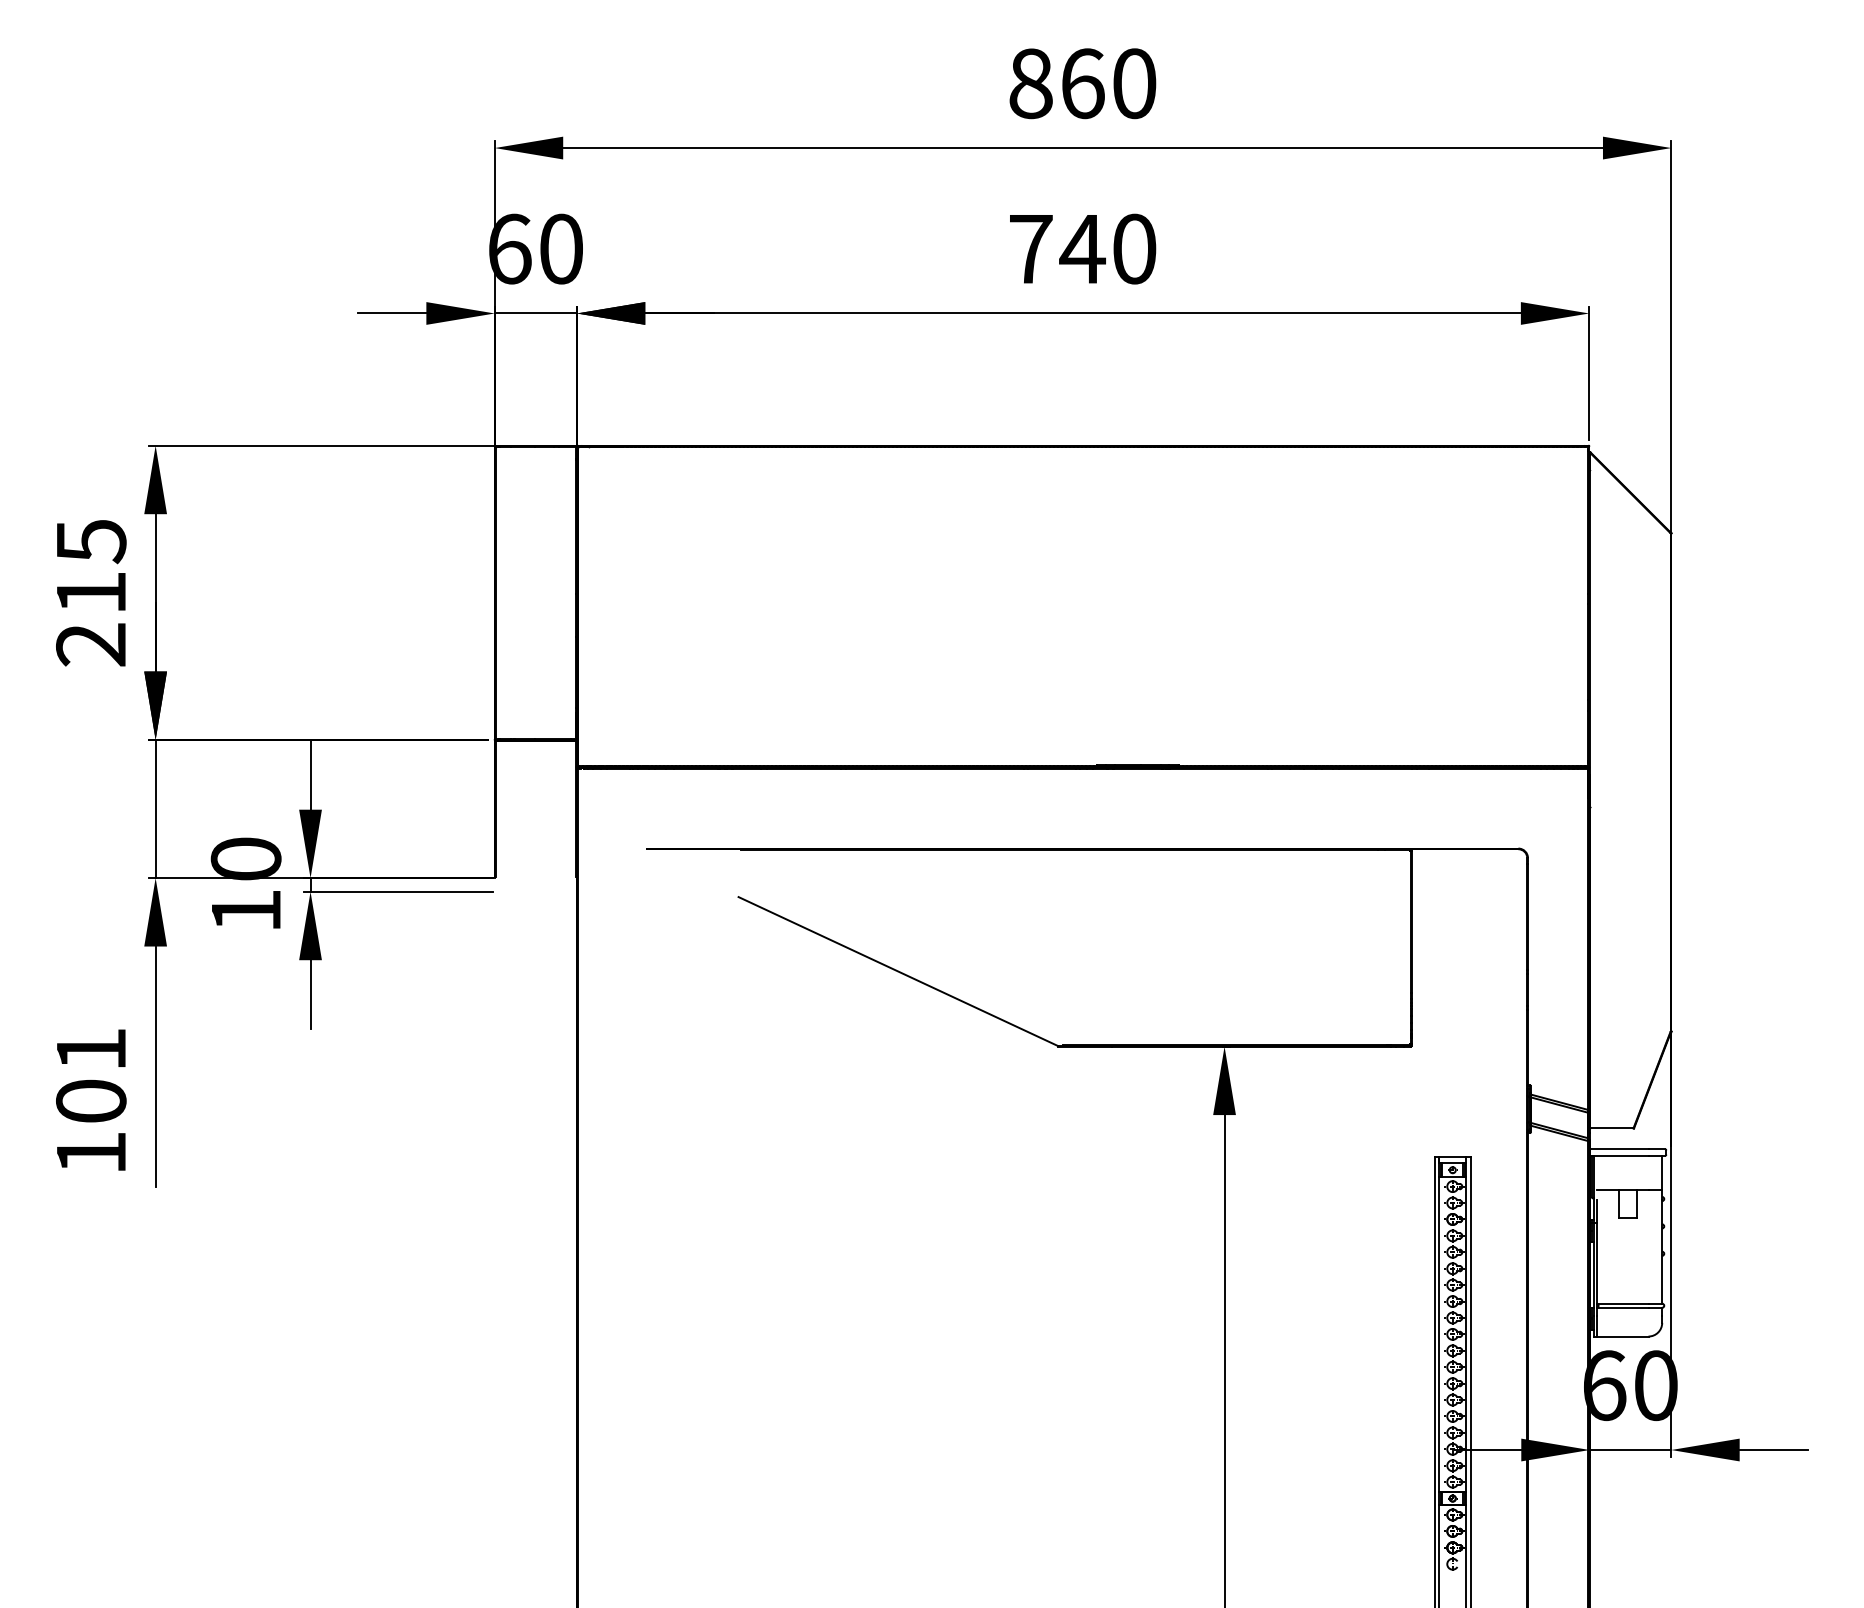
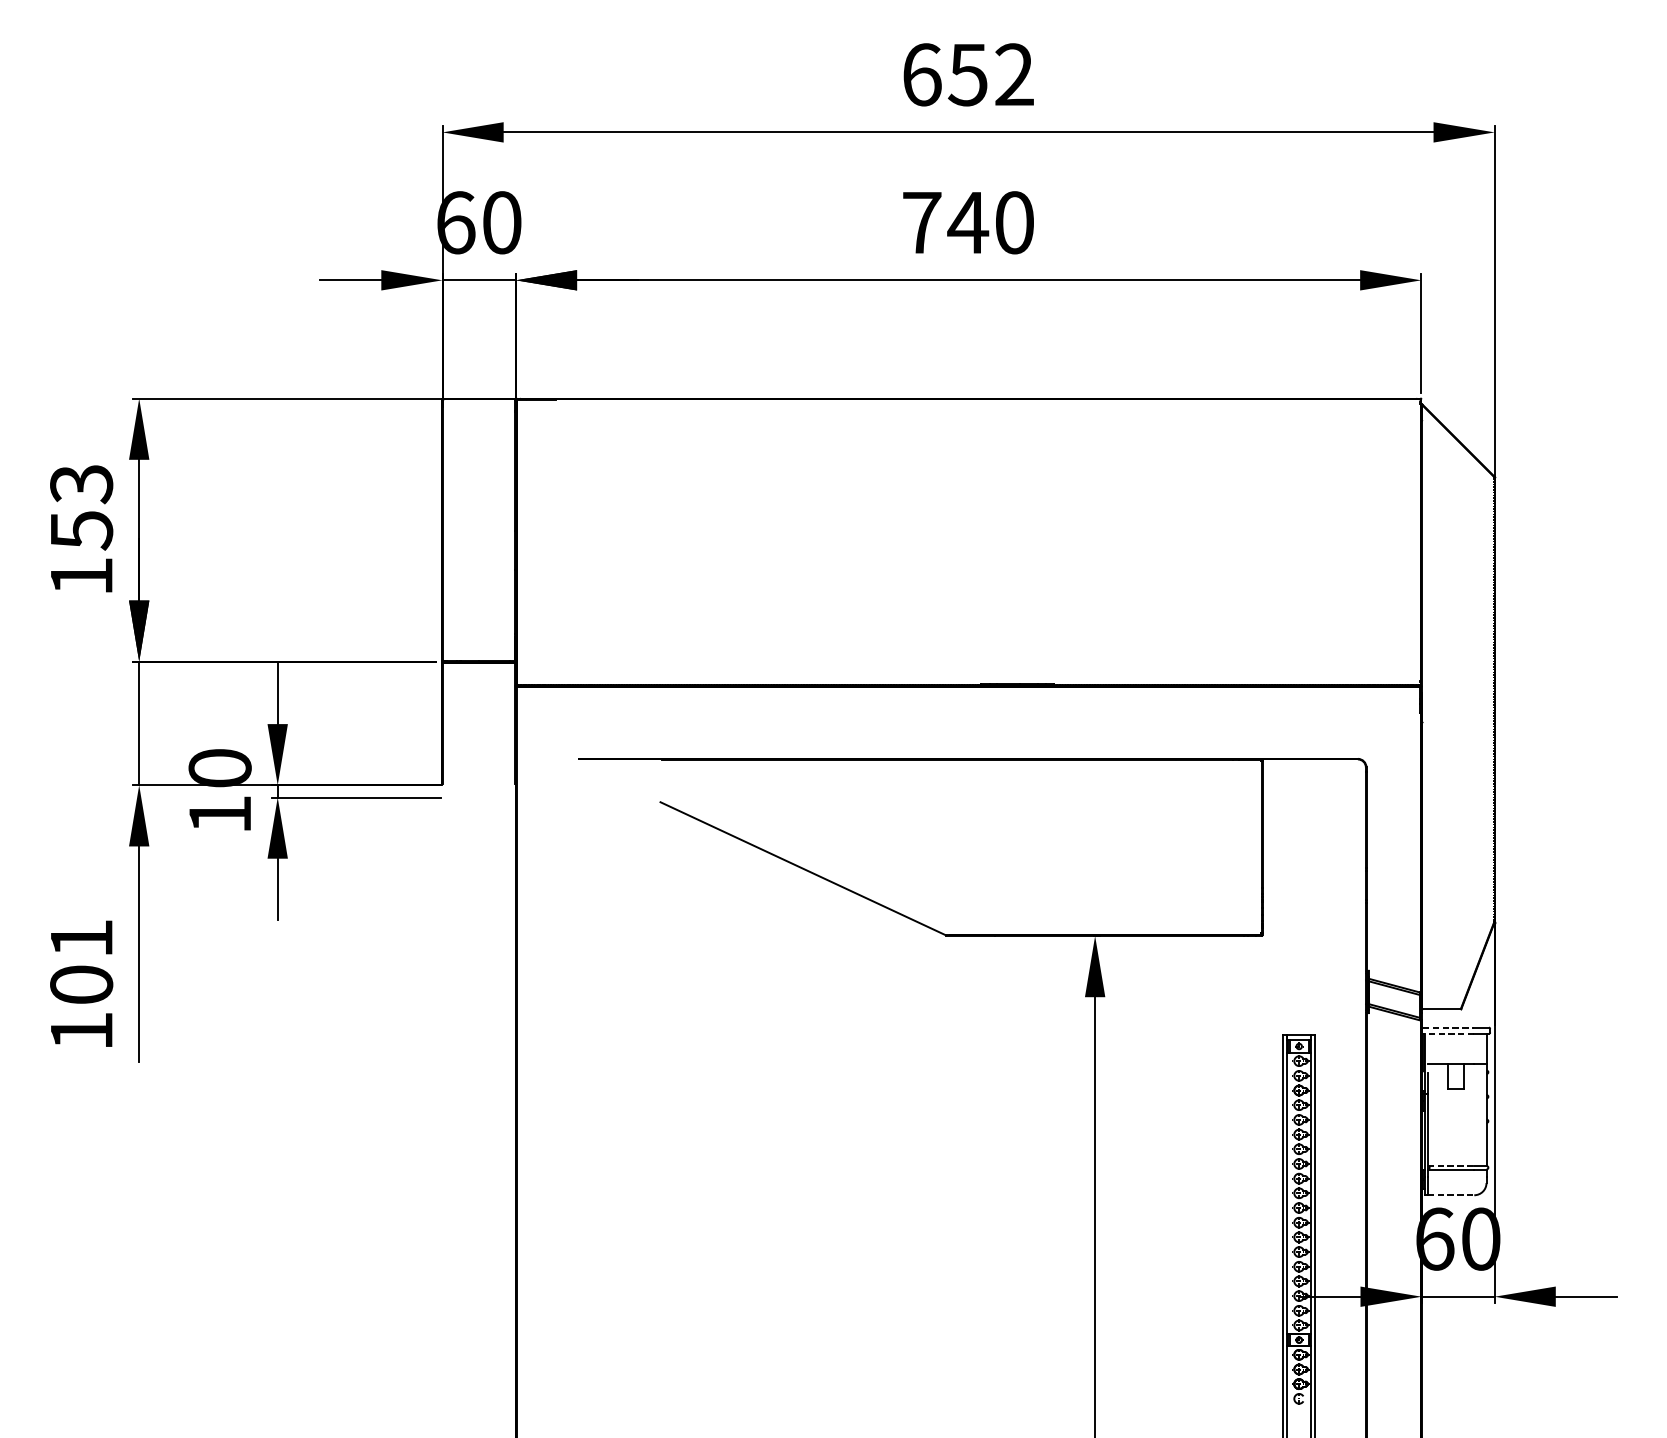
text: (1082, 83) -> (968, 74), 860 -> 652
text: (91, 593) -> (81, 530), 215 -> 153
line: (1619, 1149) -> (1448, 1027), solid -> dashed
line: (1619, 1155) -> (1448, 1033), solid -> dashed
line: (1622, 1303) -> (1451, 1165), solid -> dashed
line: (1622, 1336) -> (1451, 1195), solid -> dashed

